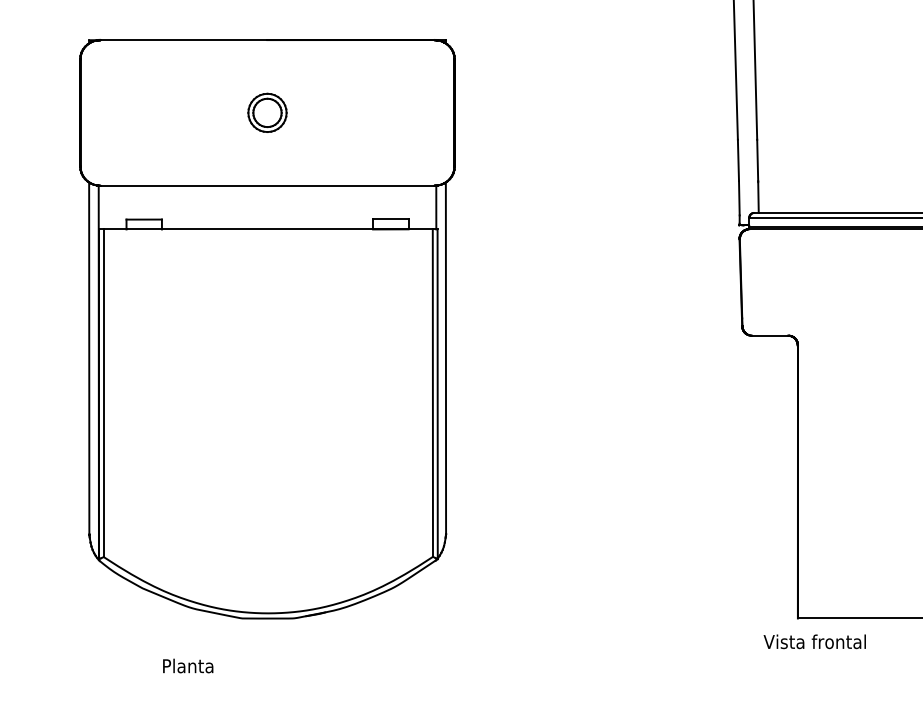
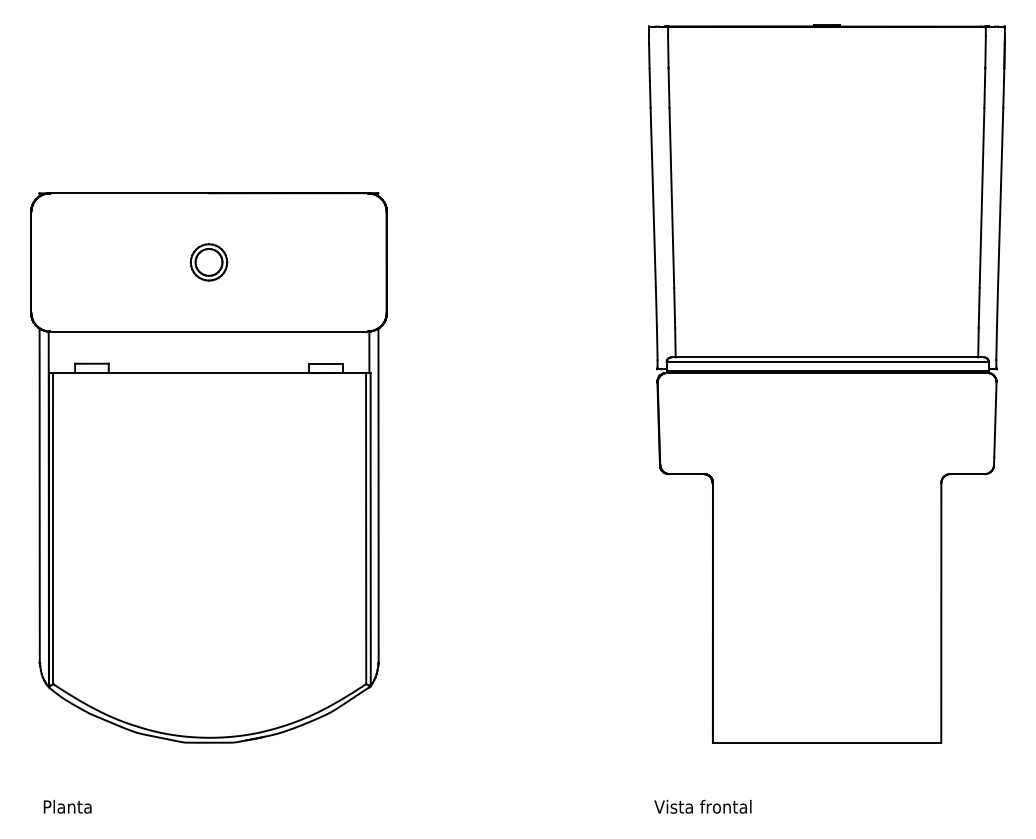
text: (814, 641) -> (702, 806), moved
text: (187, 665) -> (67, 806), moved

